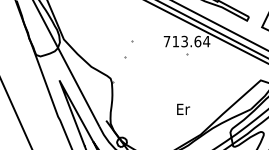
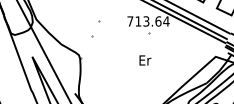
text: (183, 108) -> (145, 59), moved

